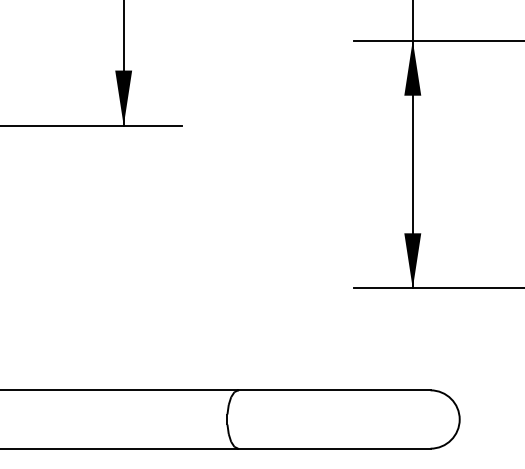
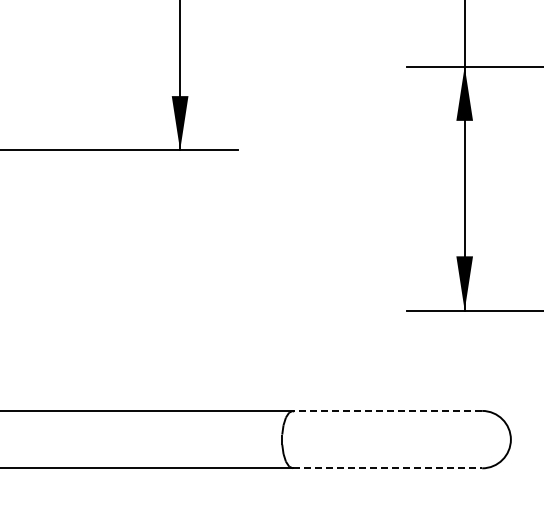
line: (334, 389) -> (387, 410), solid -> dashed
line: (334, 448) -> (387, 468), solid -> dashed

